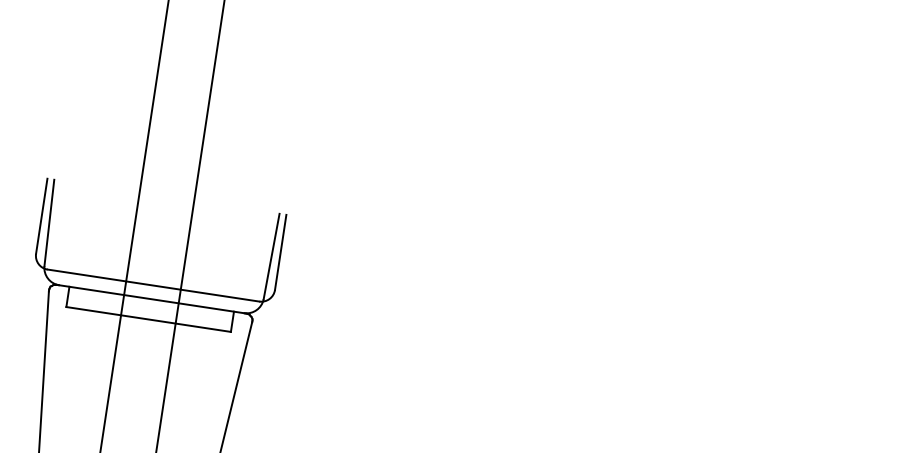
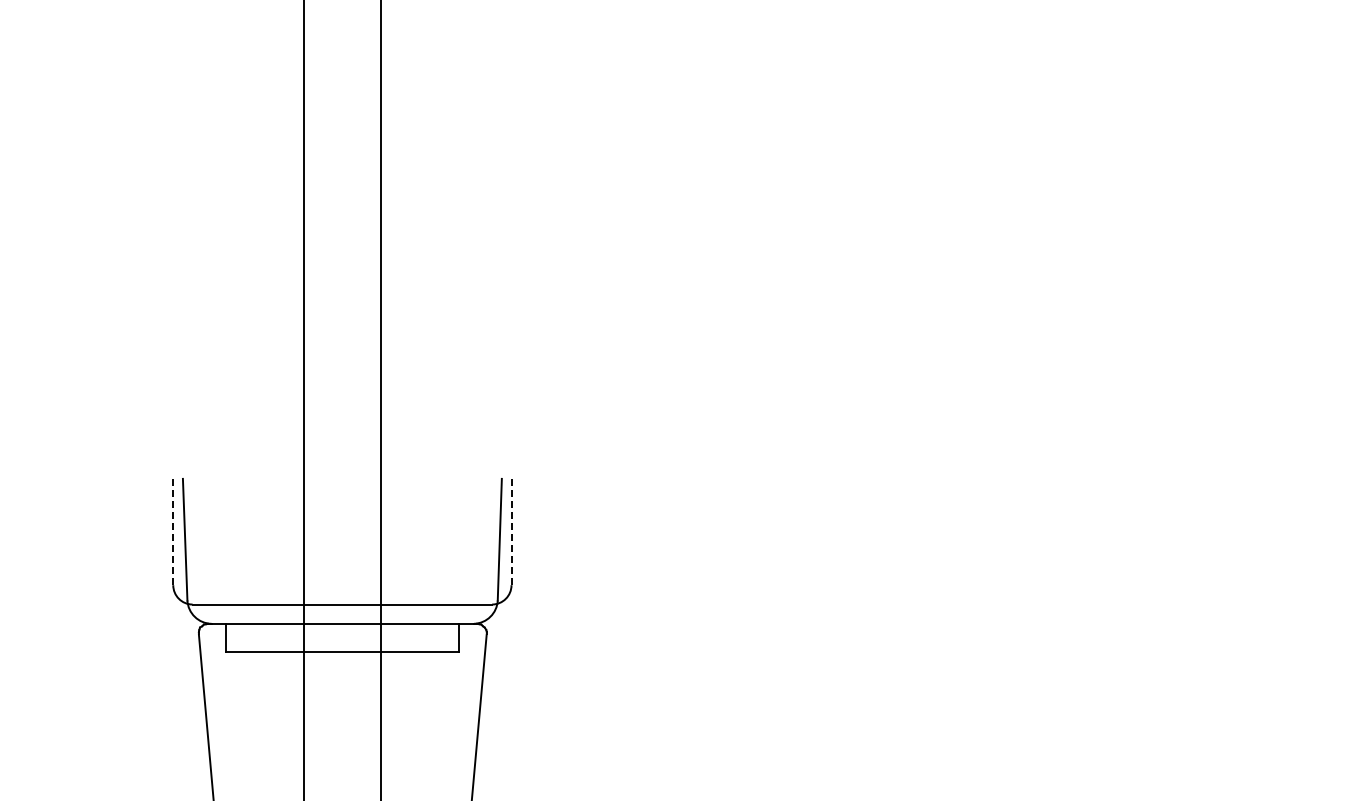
line: (41, 215) -> (173, 531), solid -> dashed
line: (280, 252) -> (511, 532), solid -> dashed

